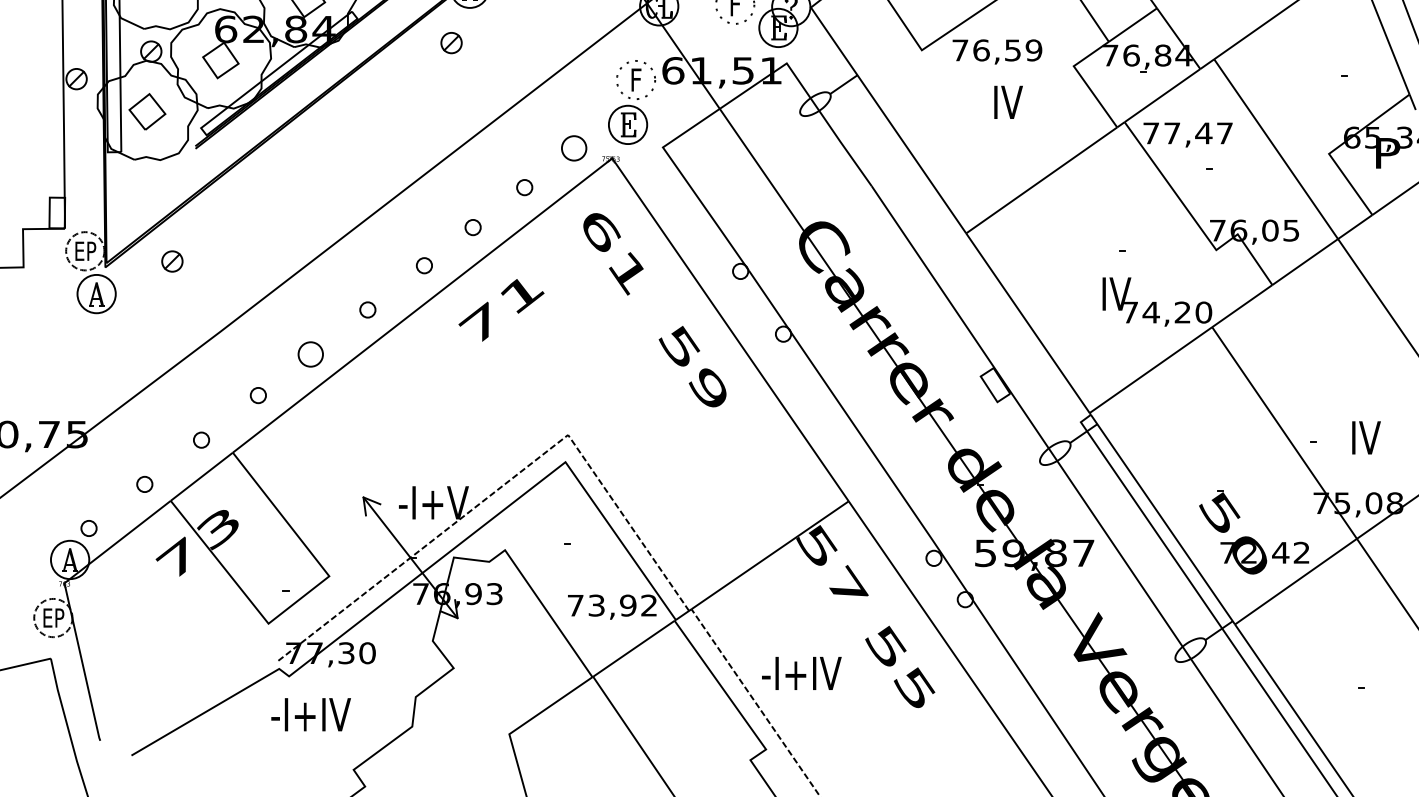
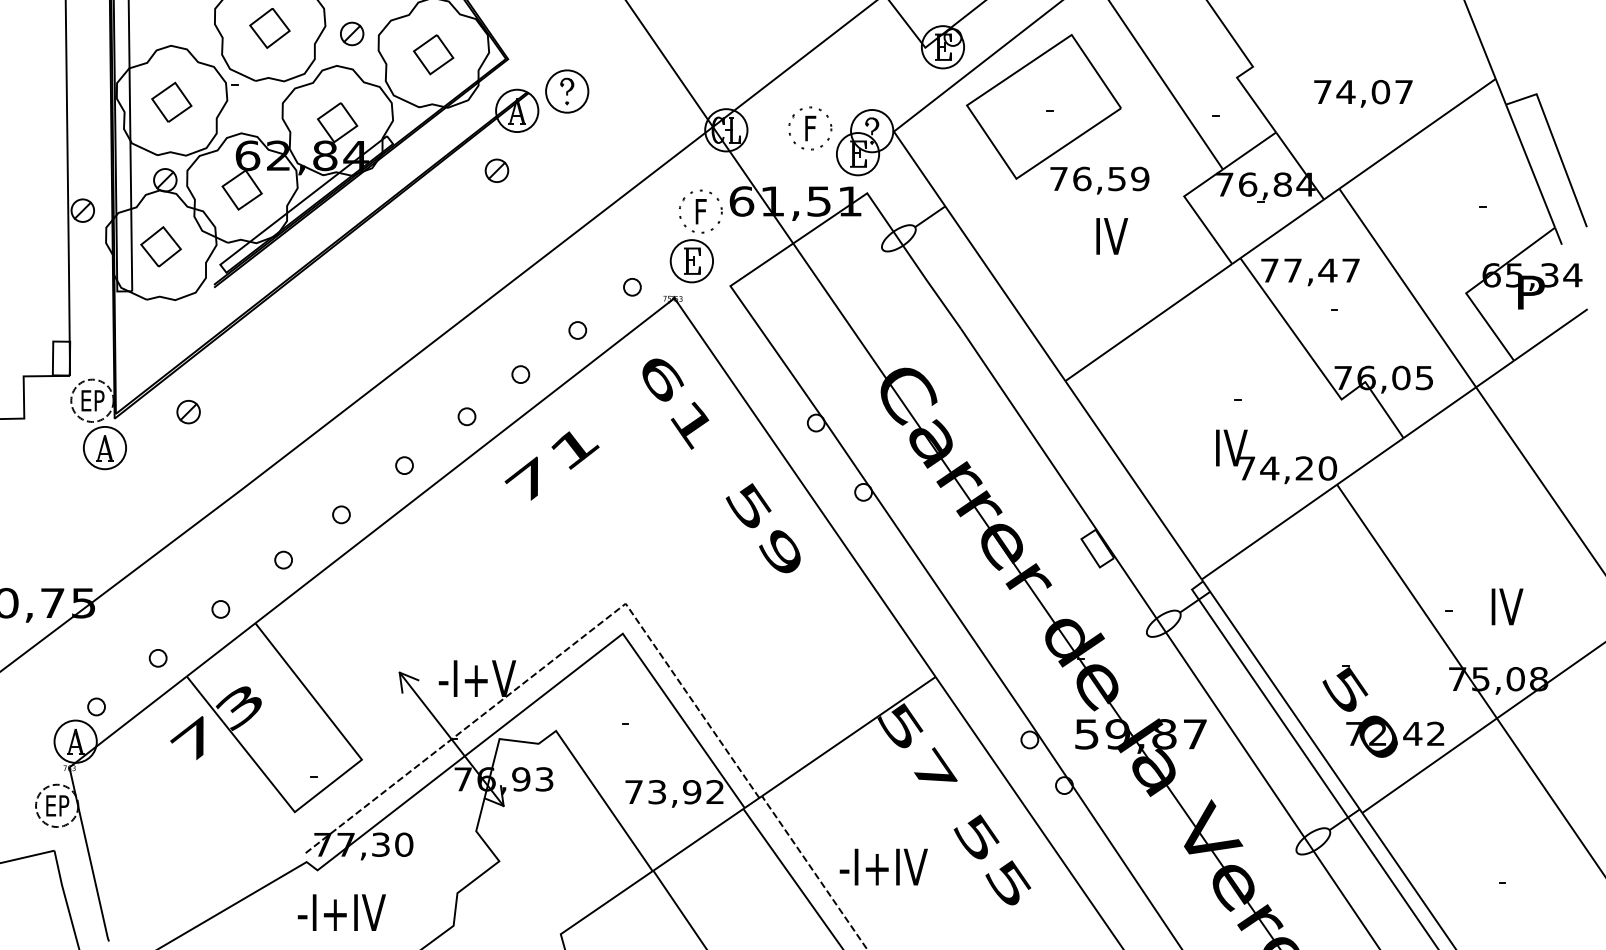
part: (574, 148) -> (632, 287), size x0.62
part: (310, 354) -> (341, 514), size x0.62

